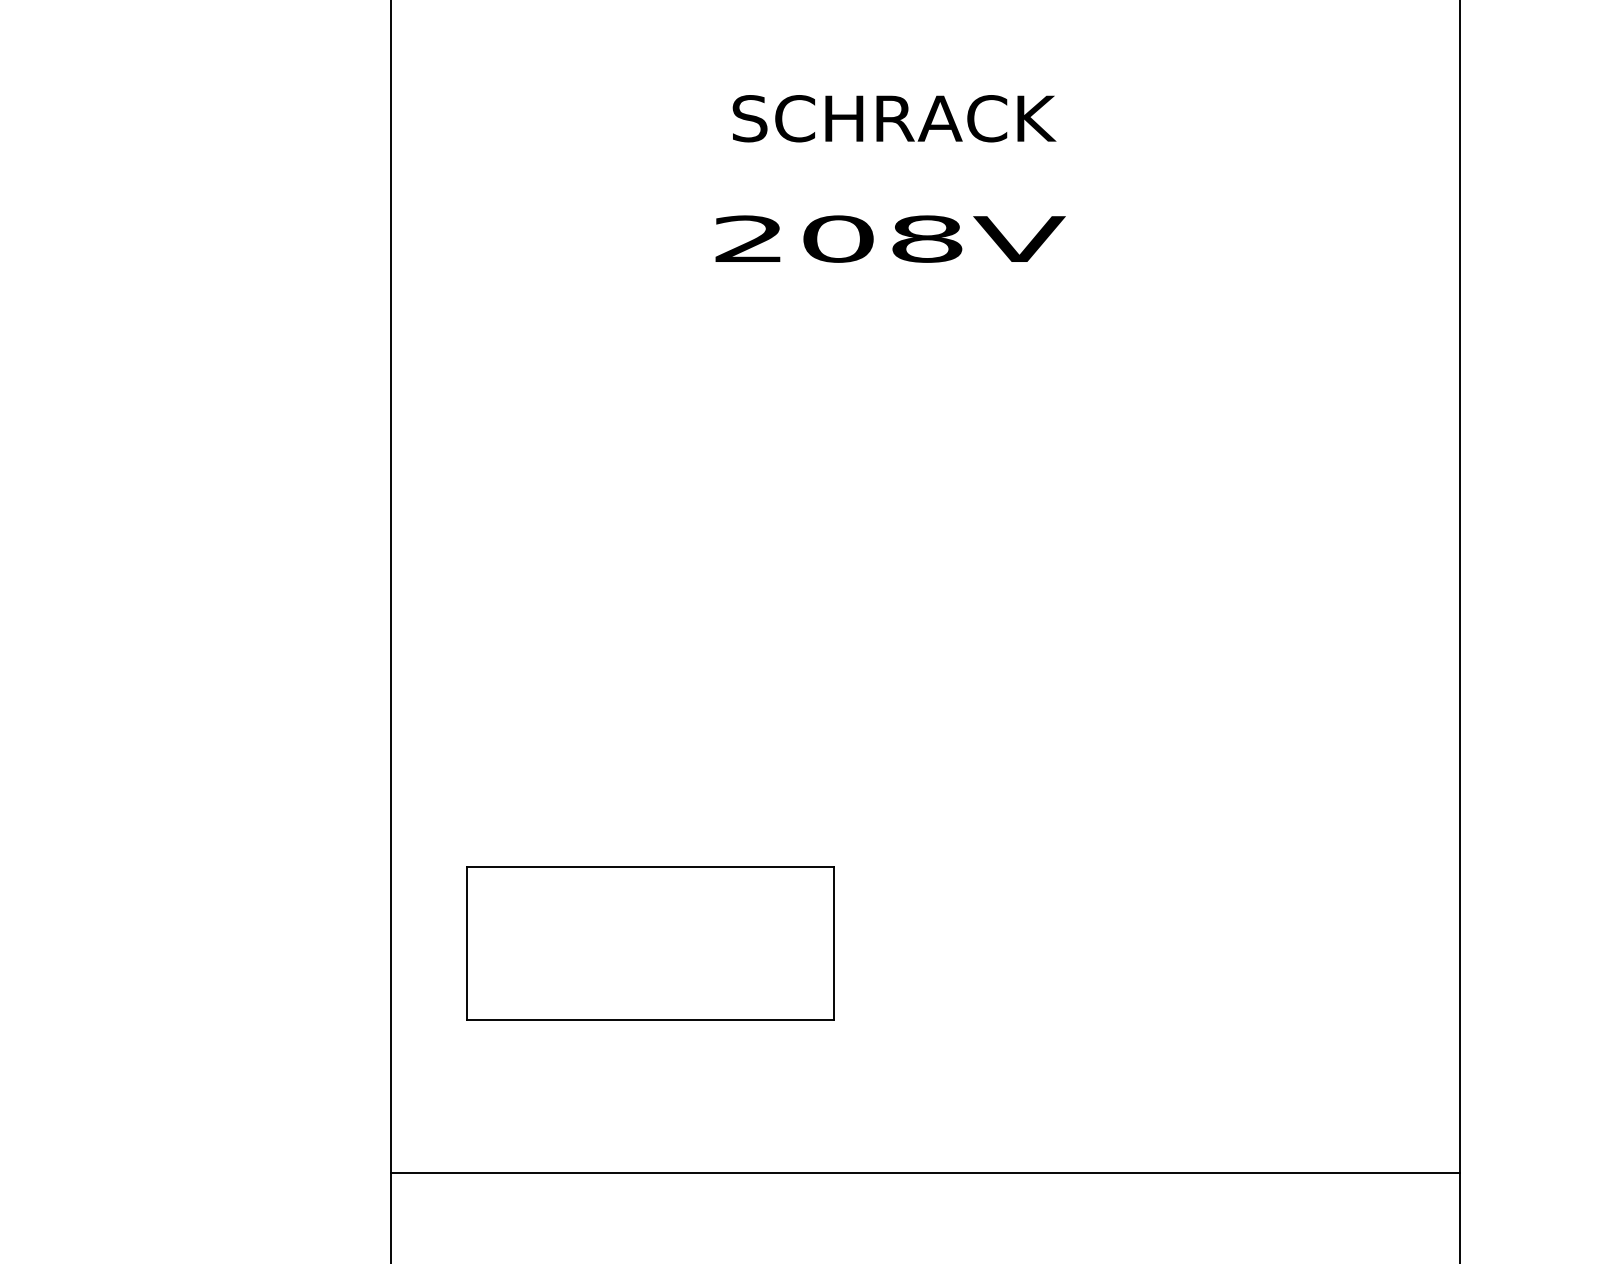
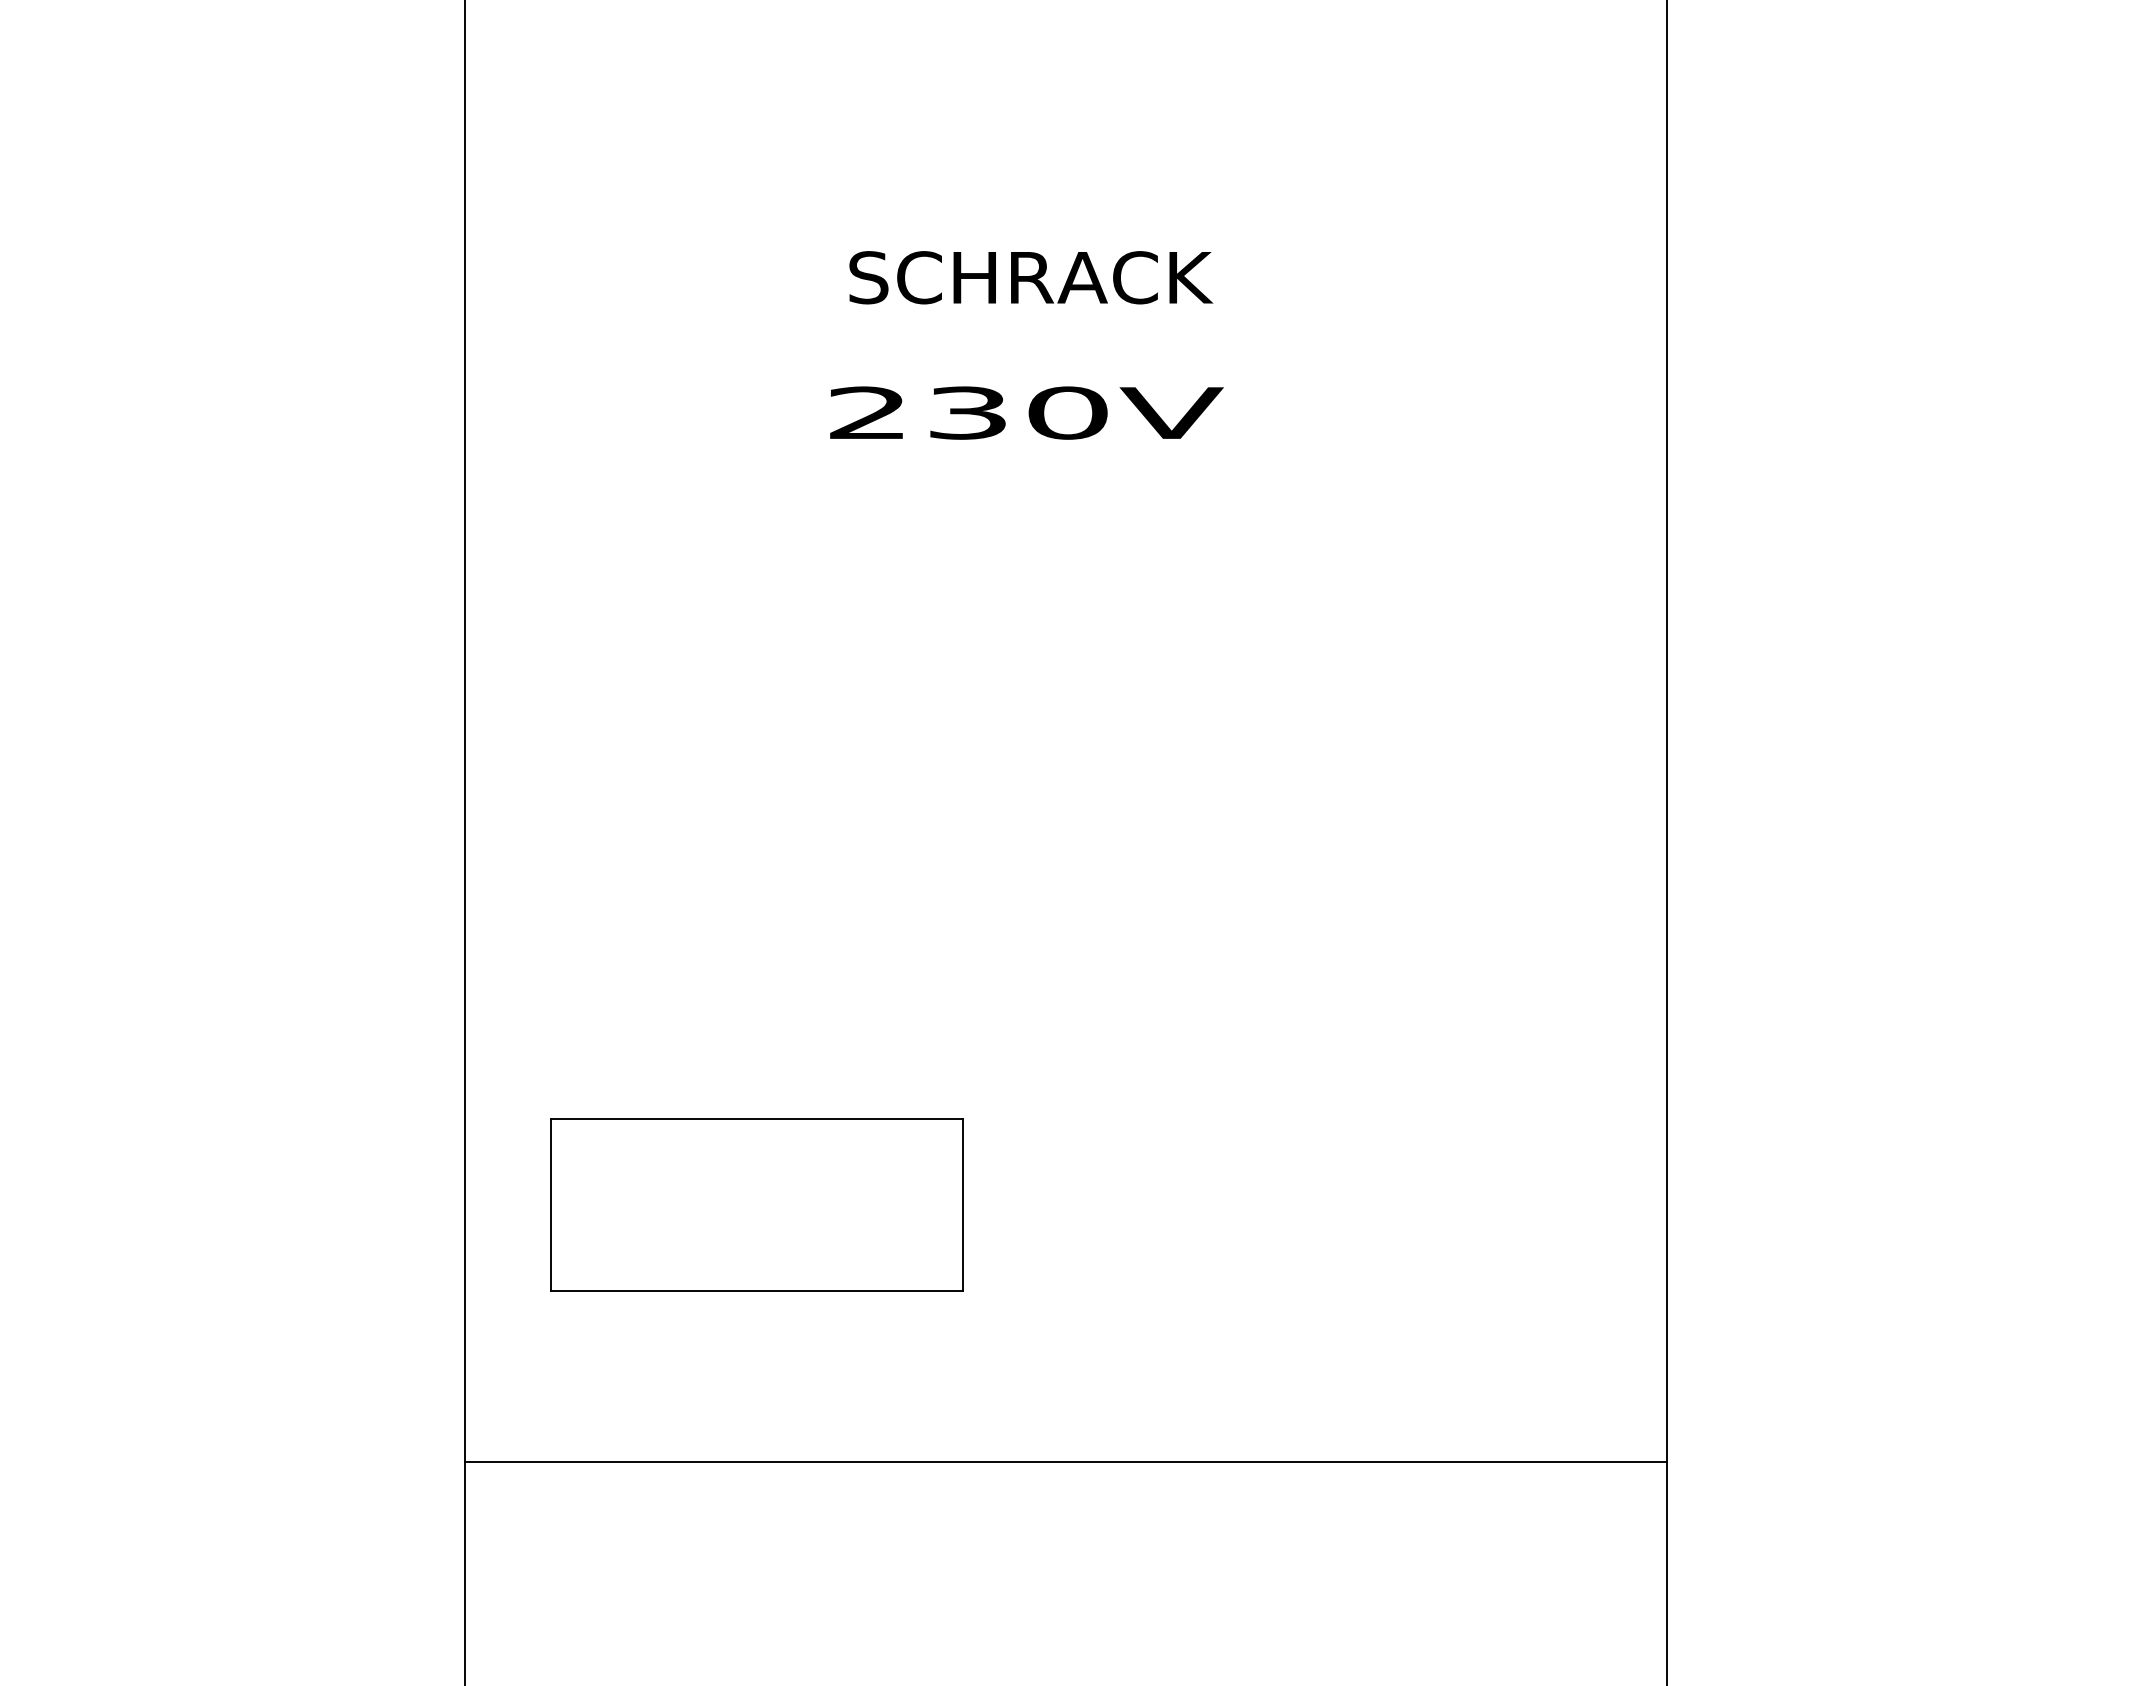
text: (882, 238) -> (1017, 412), 208V -> 230V

